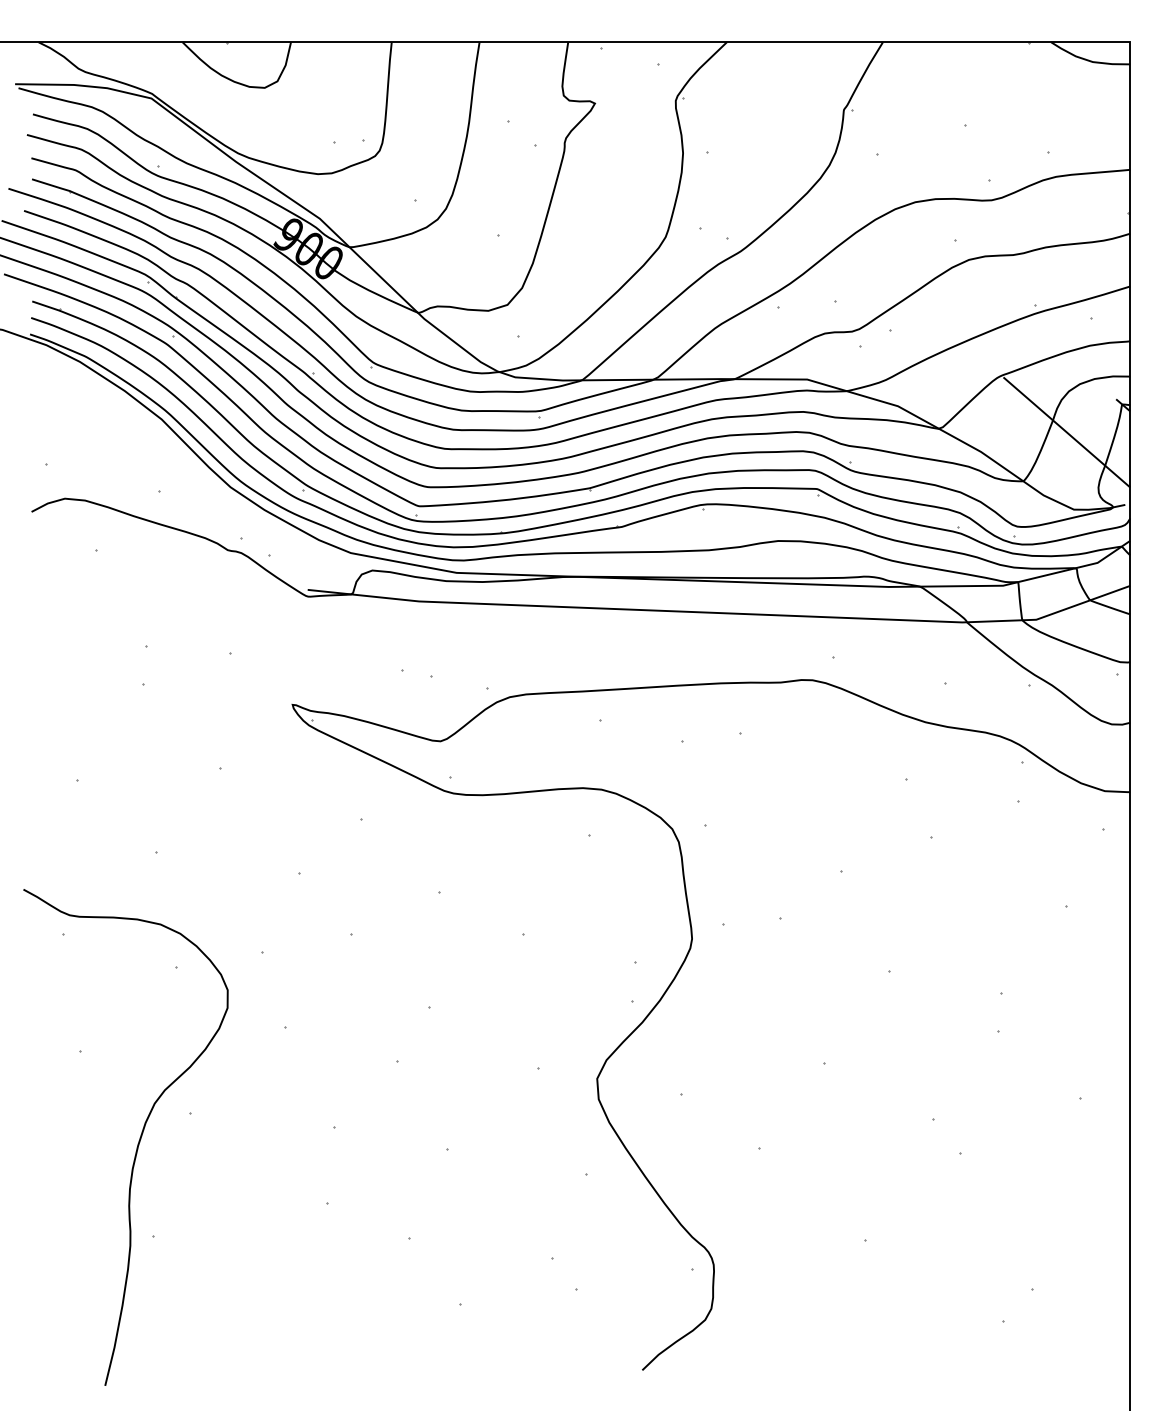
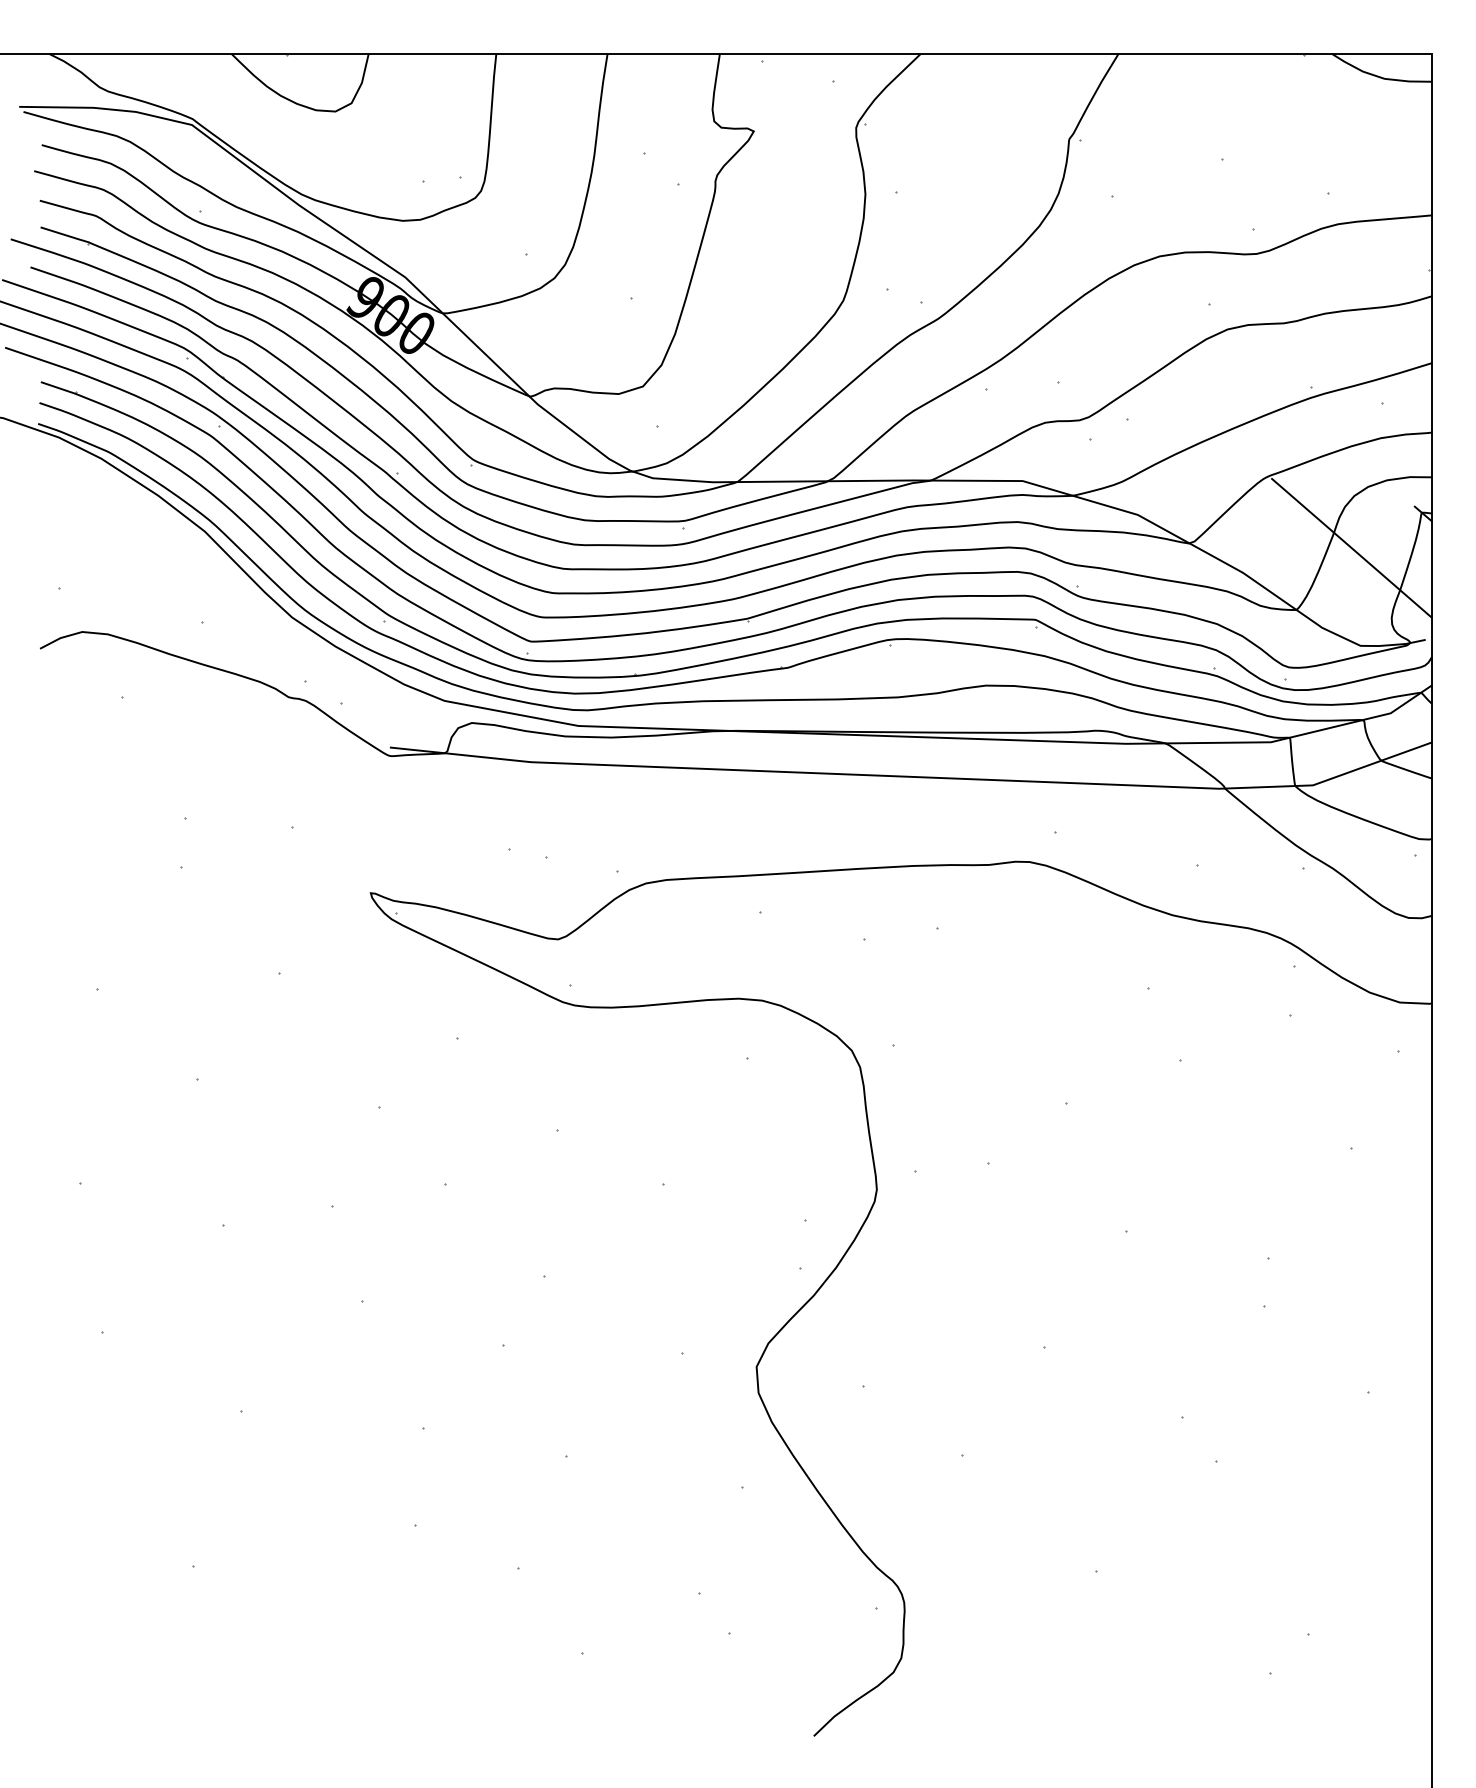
curve: (138, 1140) -> (175, 1445), removed

